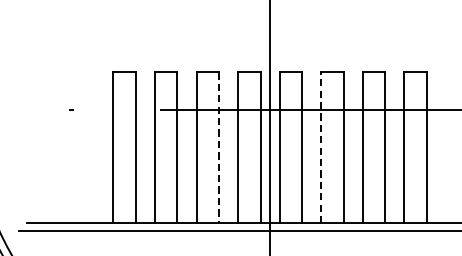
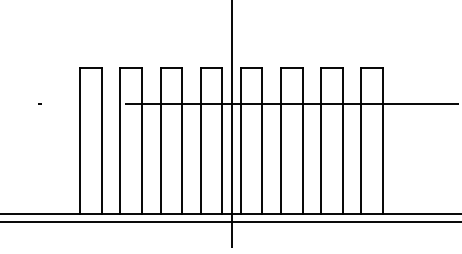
line: (219, 148) -> (182, 141), dashed -> solid
line: (320, 148) -> (280, 141), dashed -> solid

